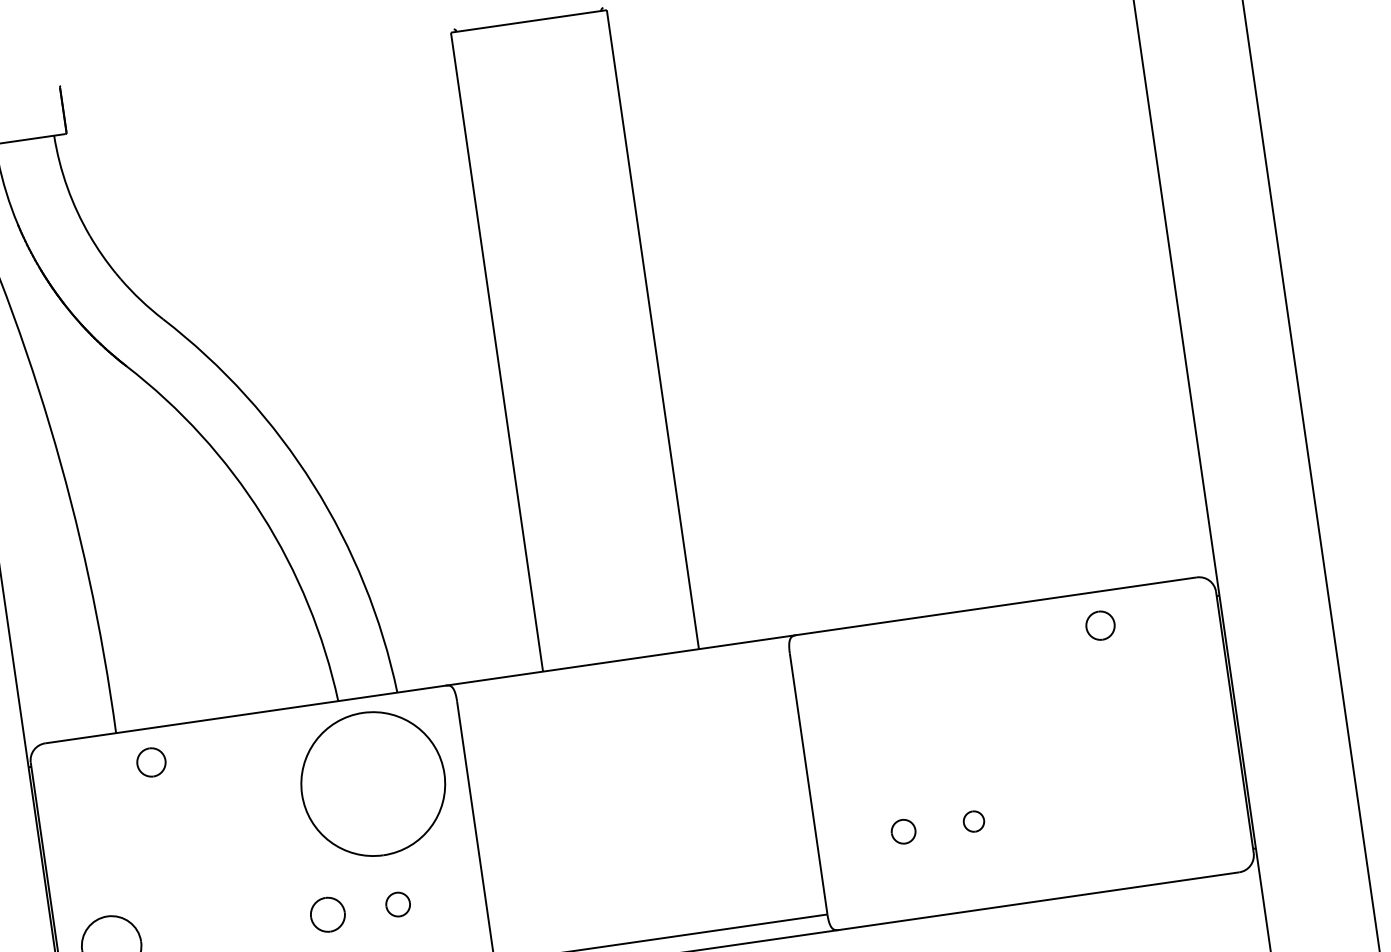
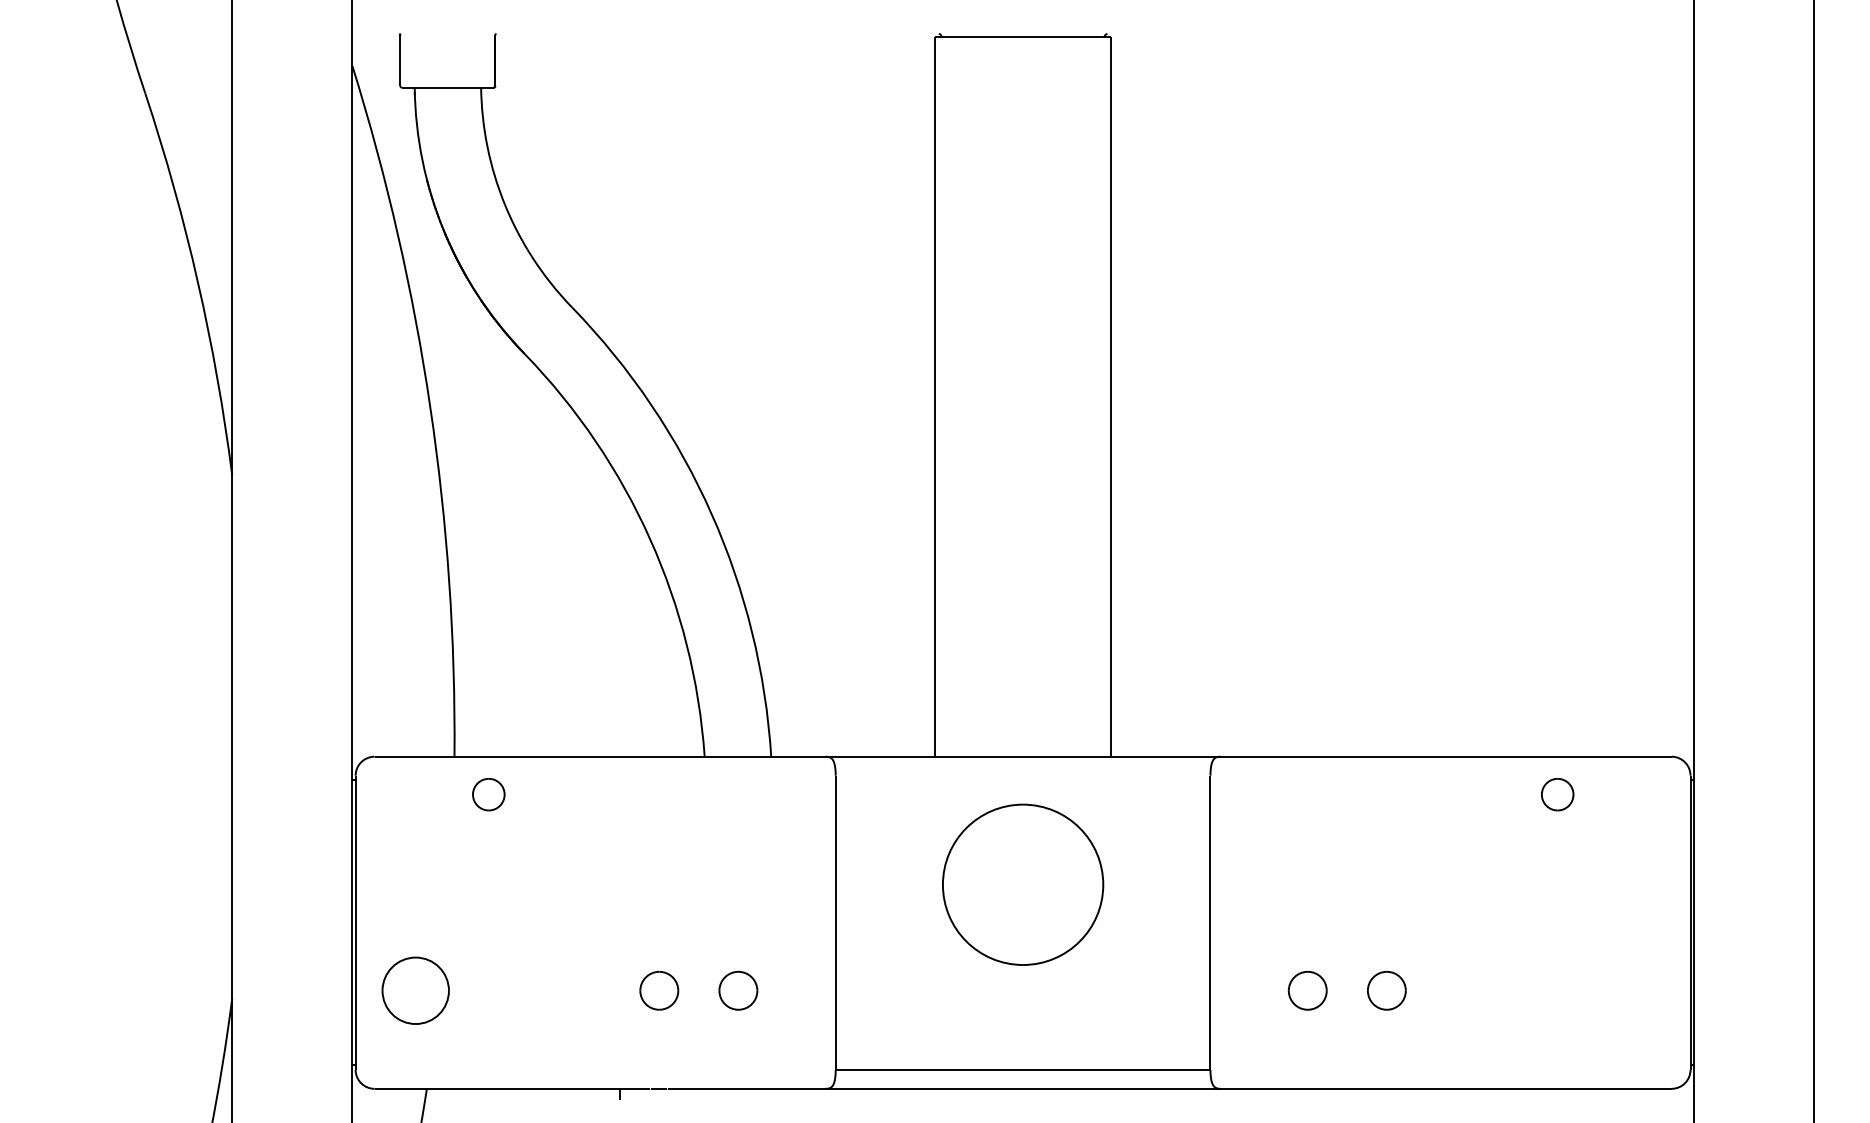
part: (373, 783) -> (1023, 884), moved
part: (973, 821) -> (1386, 990), size x1.67
part: (903, 831) -> (1307, 990), size x1.43
part: (398, 904) -> (738, 990), size x1.43

